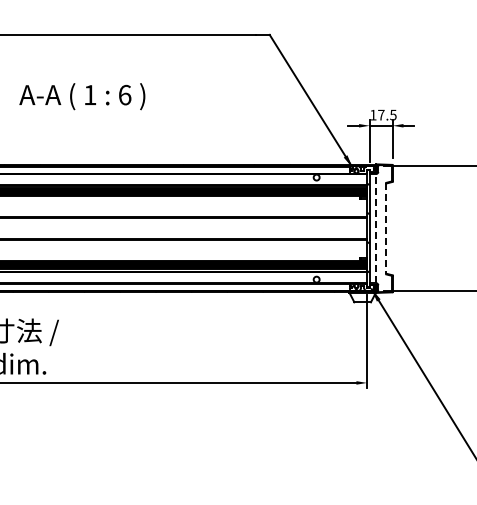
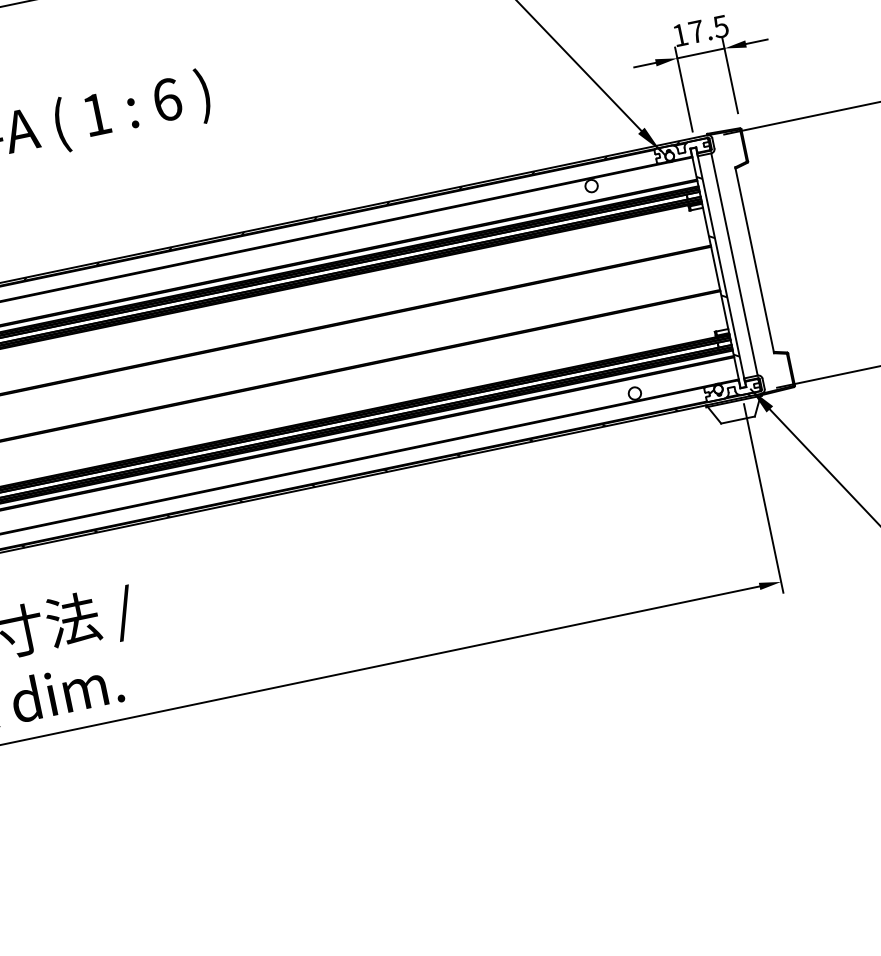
line: (376, 228) -> (734, 264), dashed -> solid
line: (386, 228) -> (755, 259), dashed -> solid

